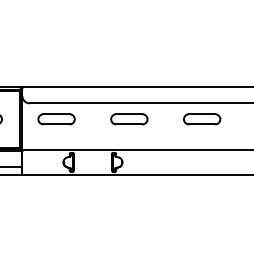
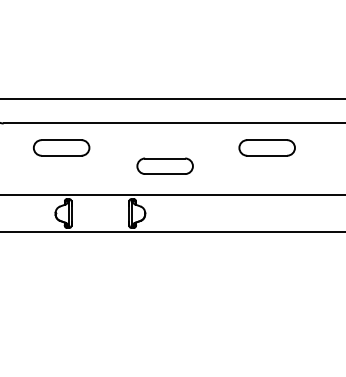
part: (56, 119) -> (61, 148), moved
part: (129, 119) -> (165, 166), moved

